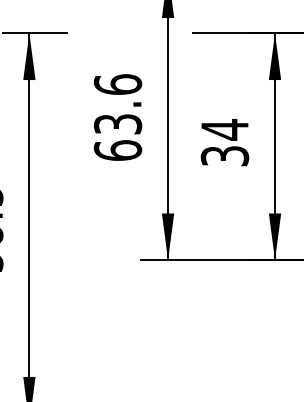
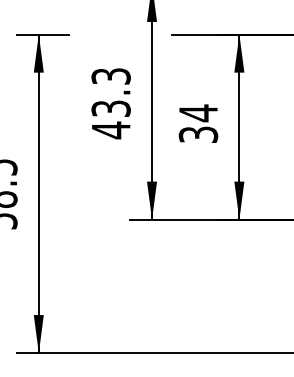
text: (117, 117) -> (110, 103), 63.6 -> 43.3

